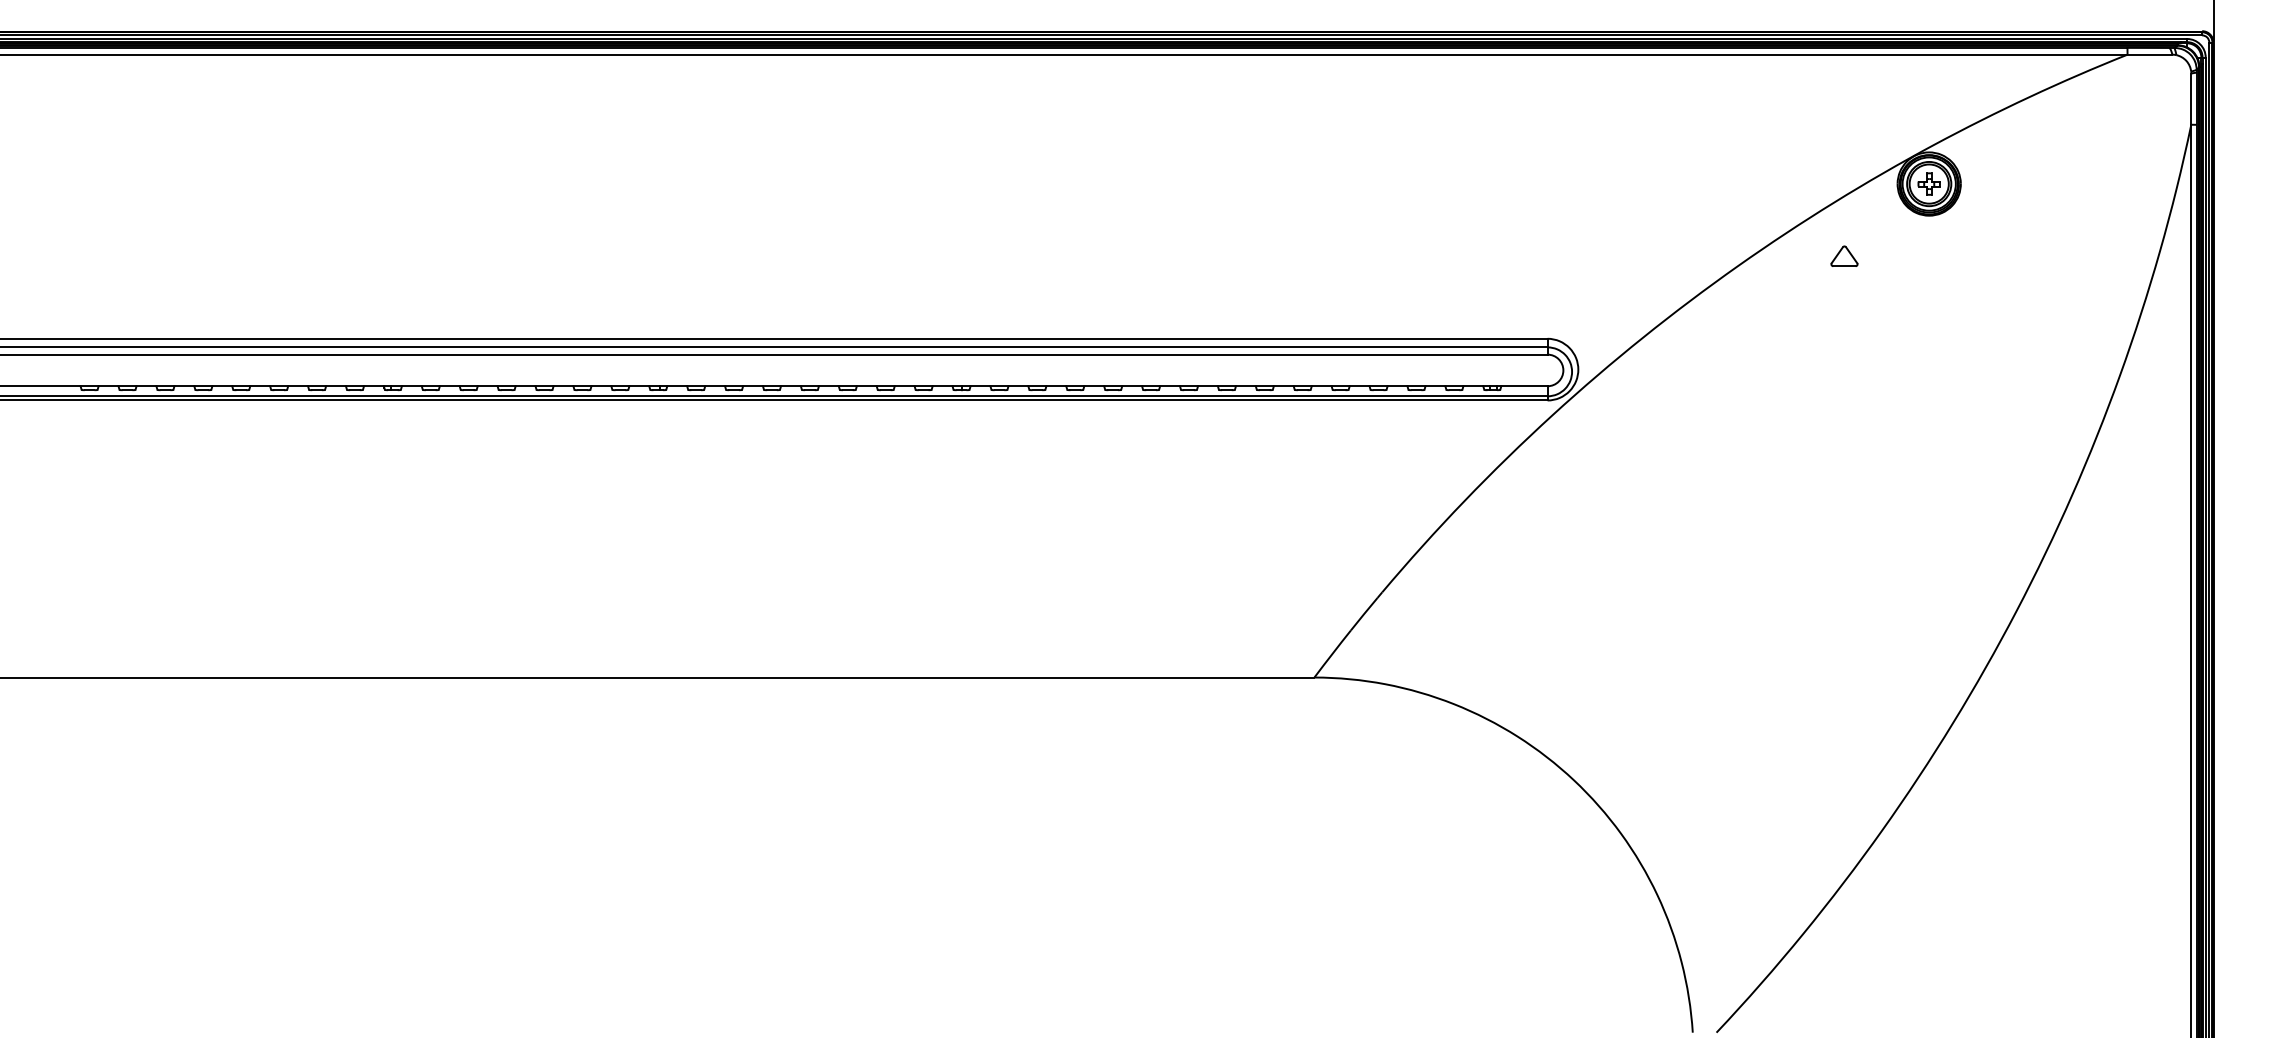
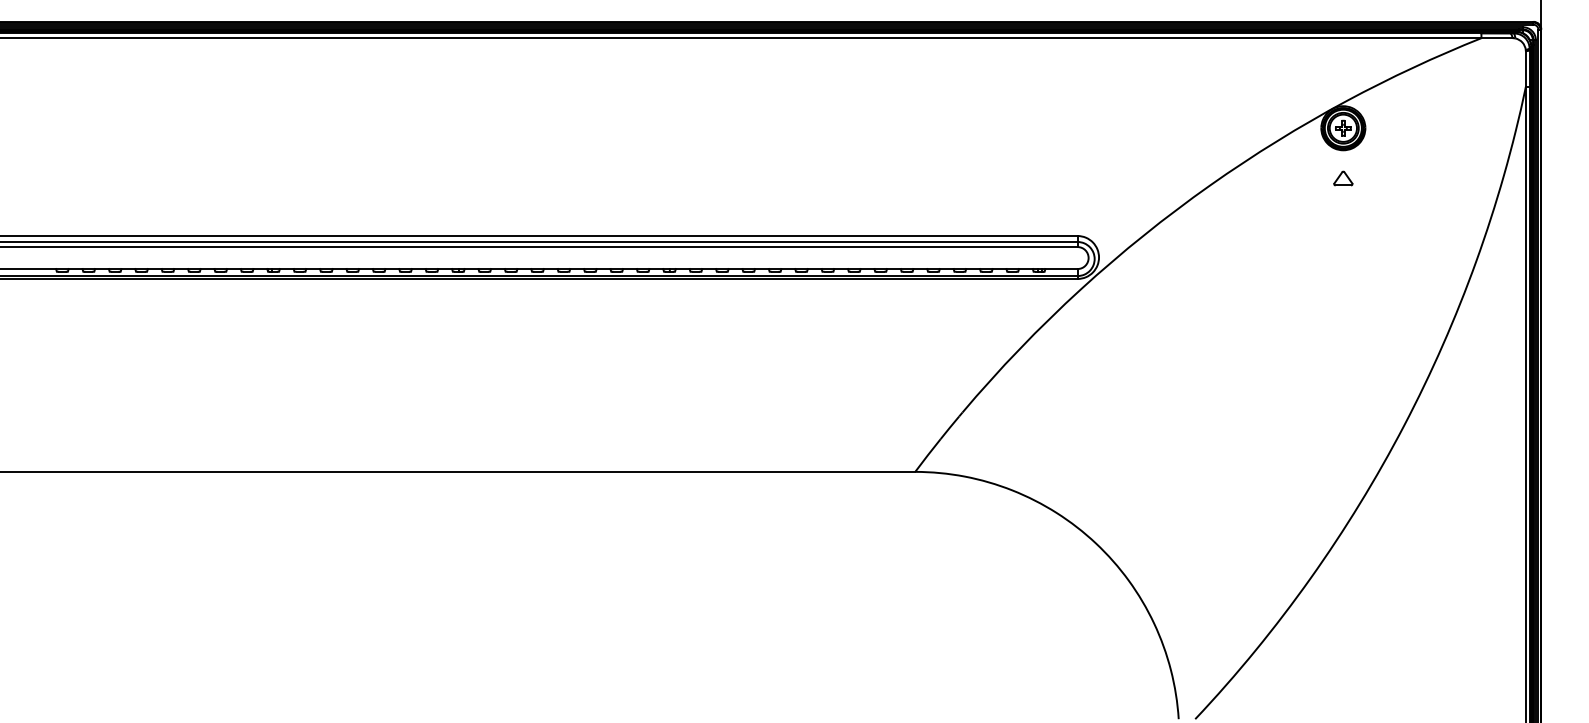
part: (1844, 256) -> (1343, 178), moved

